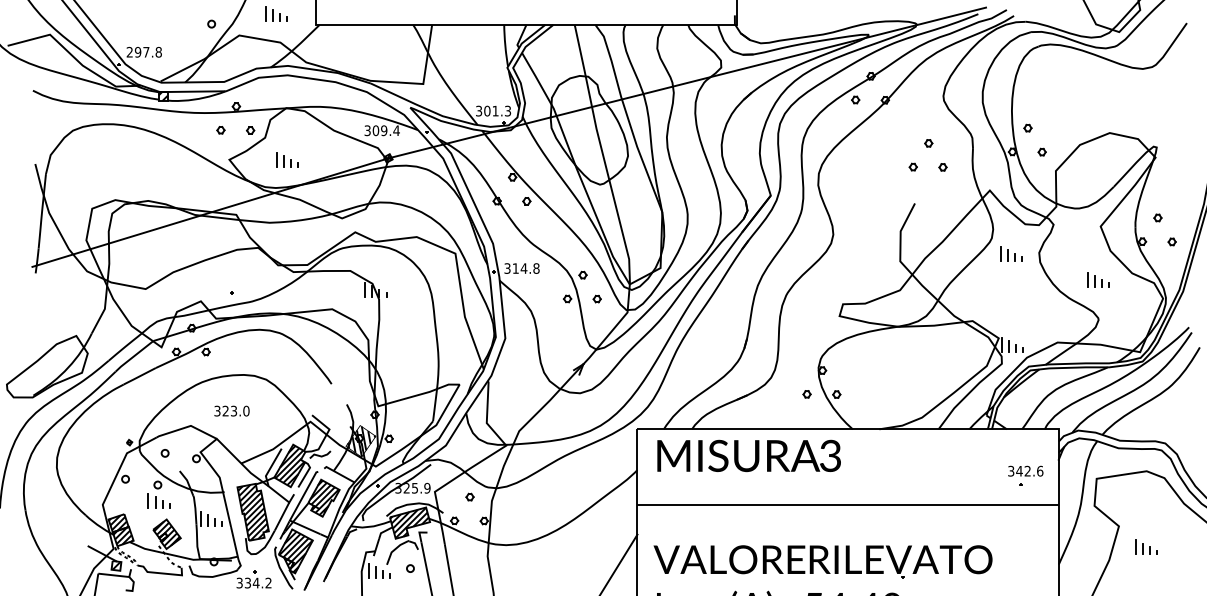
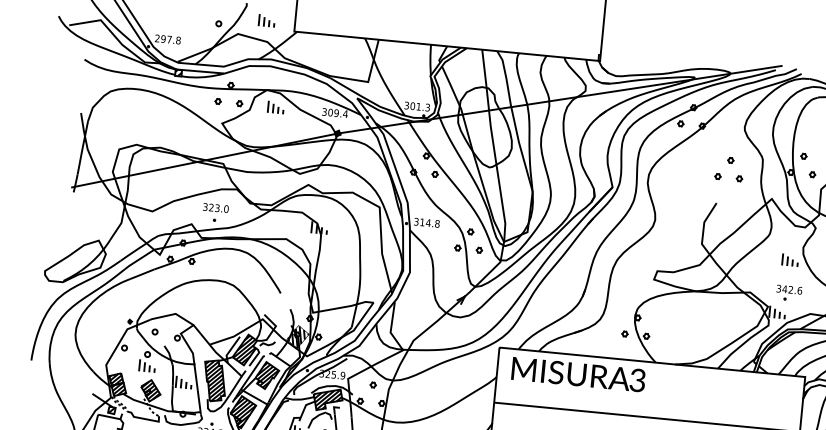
part: (287, 159) -> (275, 107), moved
part: (1011, 253) -> (790, 260), moved
text: (231, 410) -> (215, 207), moved
part: (1025, 475) -> (788, 292), moved

